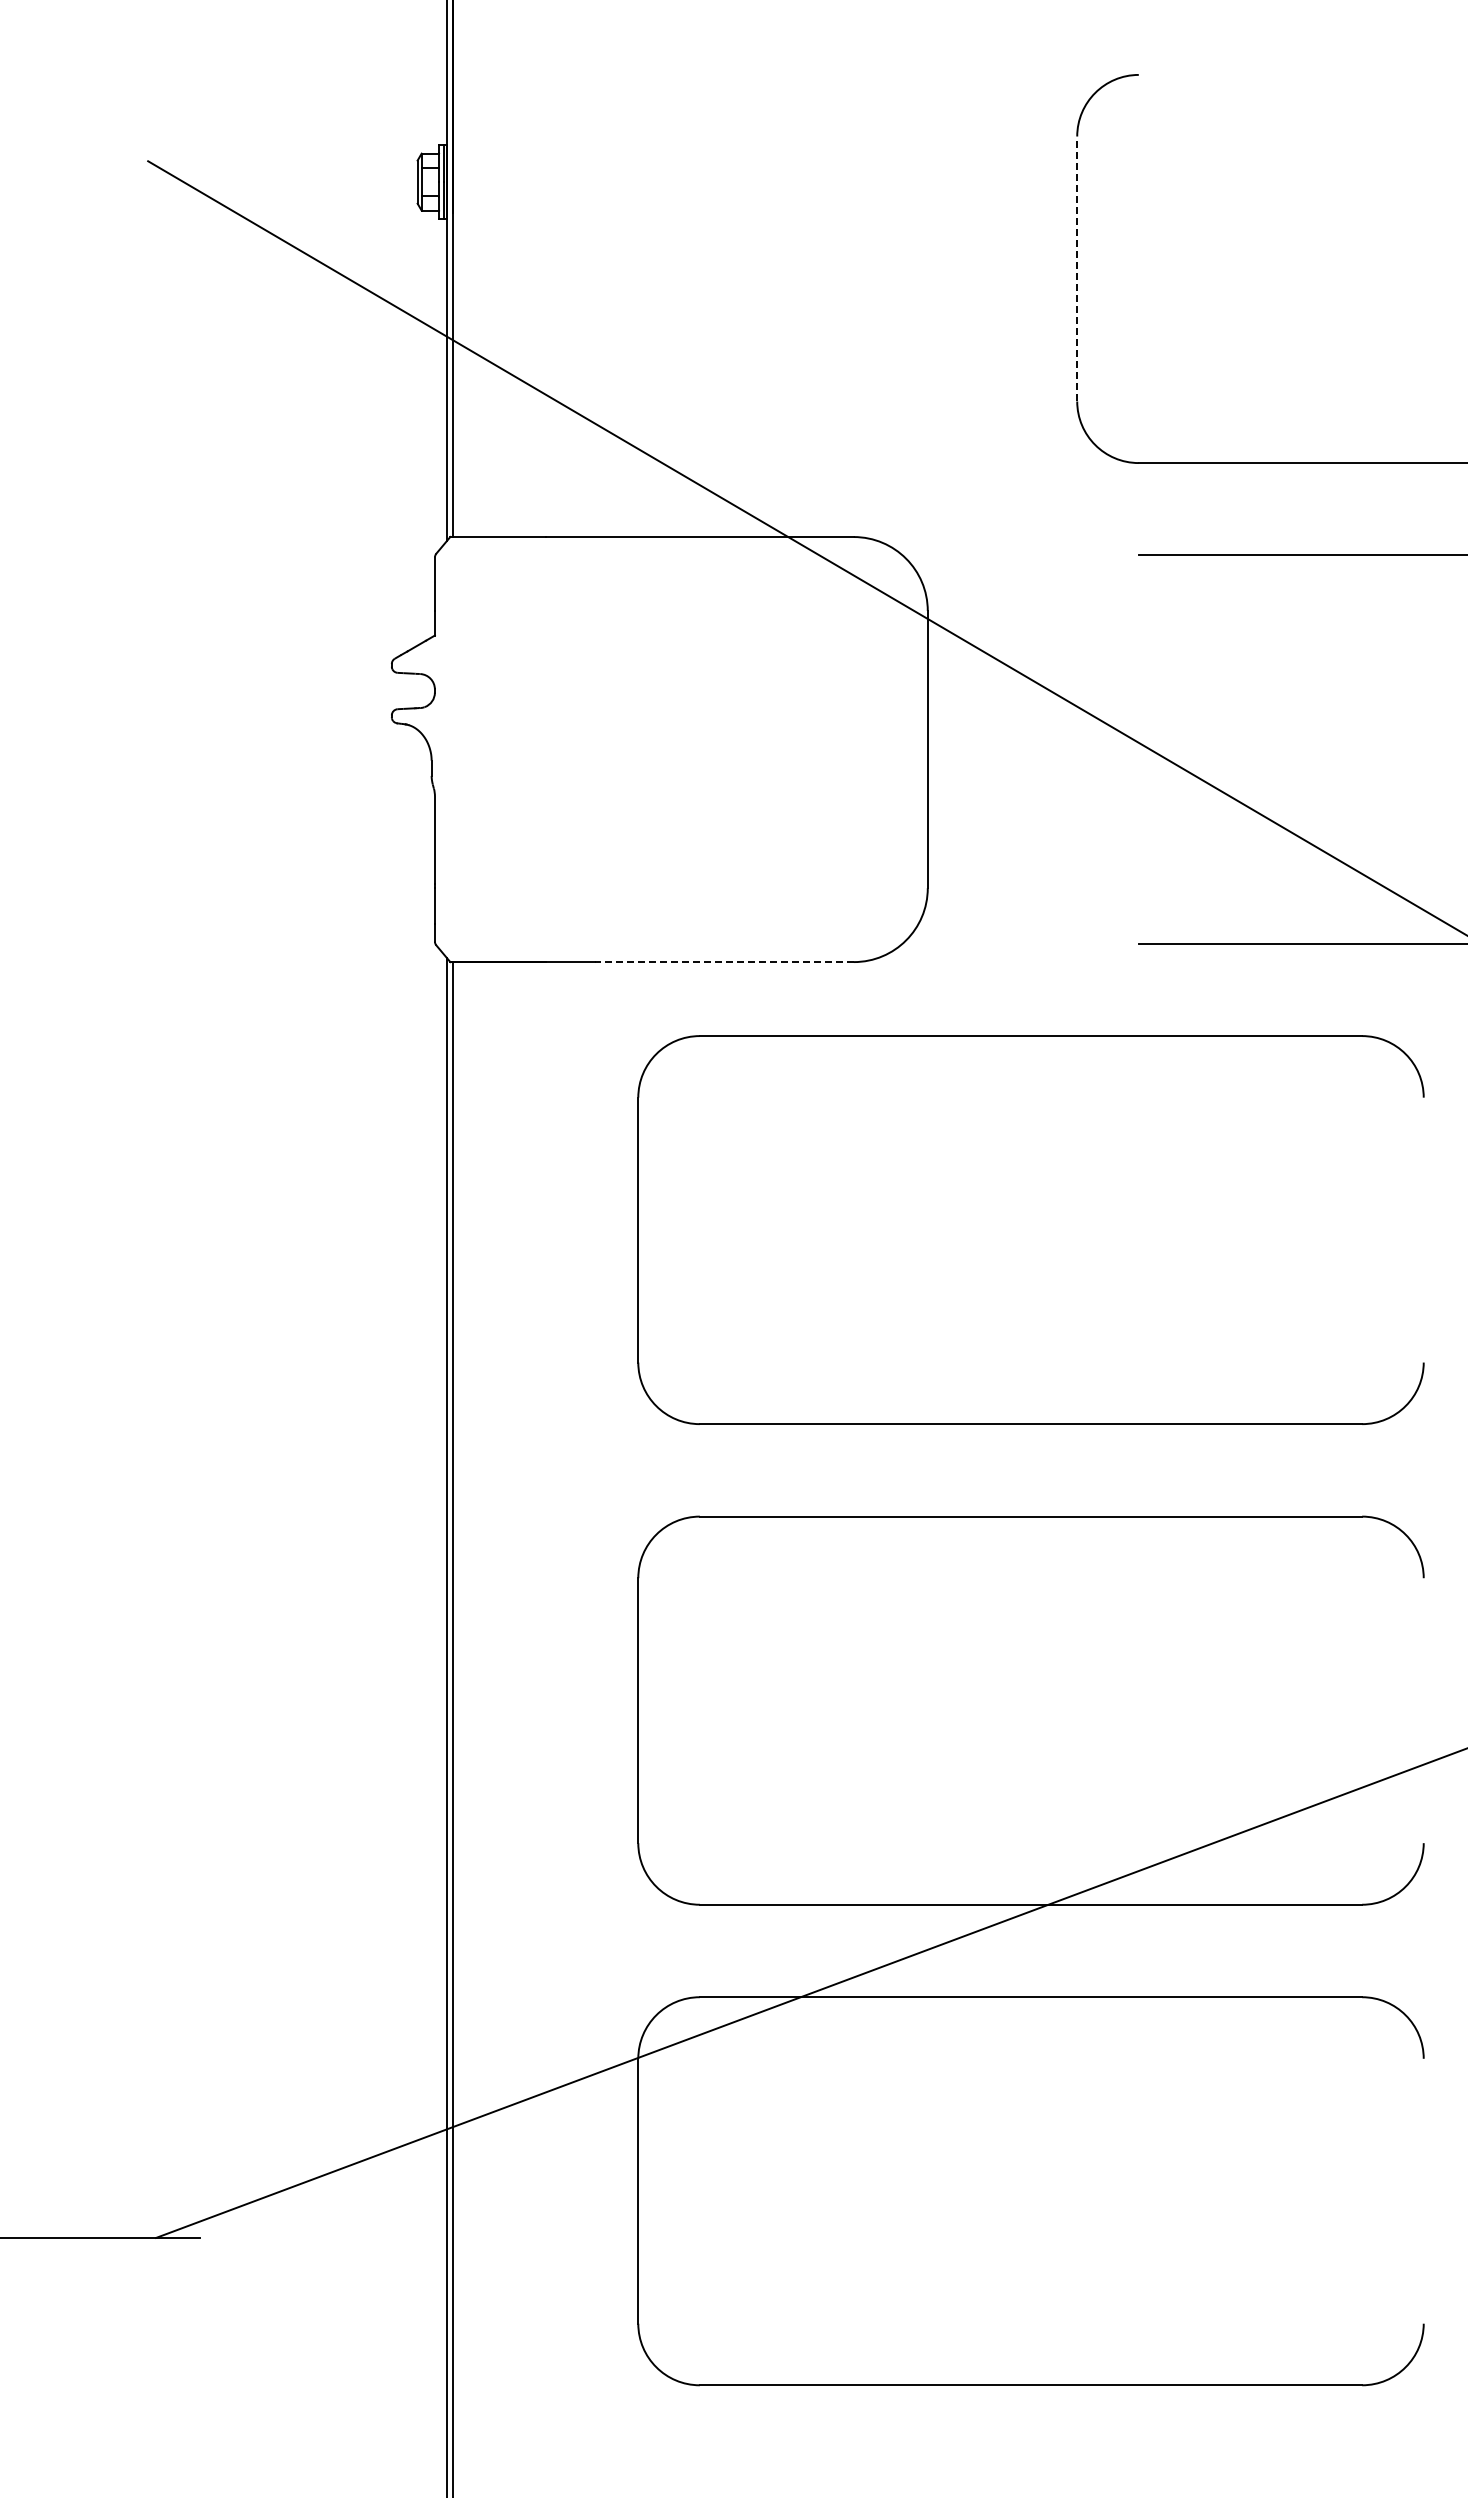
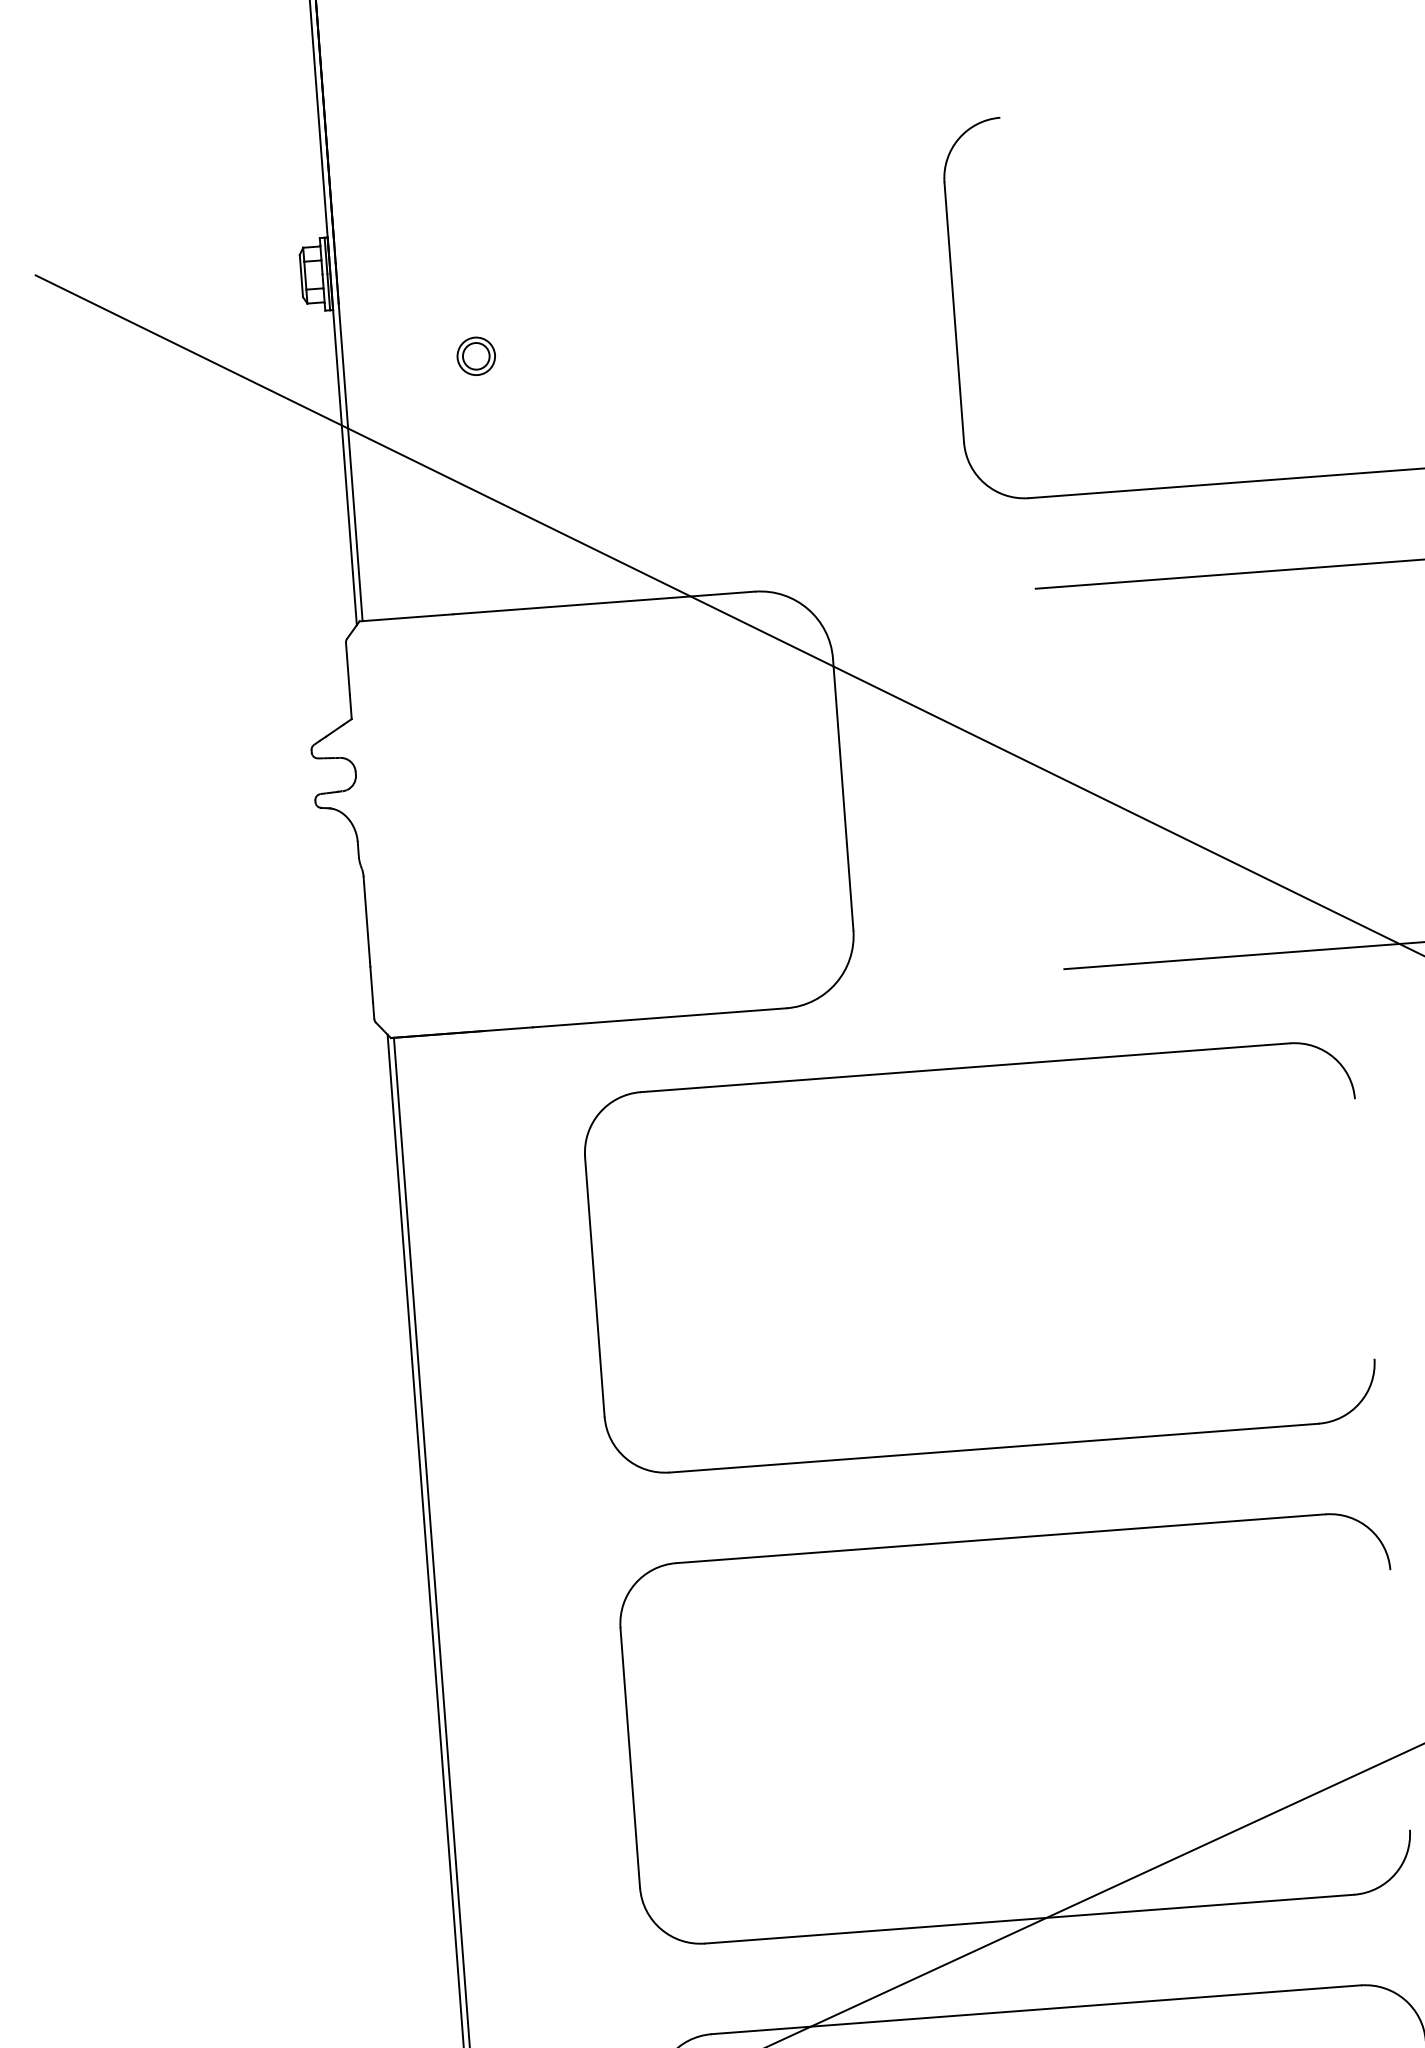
line: (1077, 268) -> (954, 311), dashed -> solid
part: (588, 276) -> (475, 355), added
line: (724, 962) -> (659, 1018), dashed -> solid

